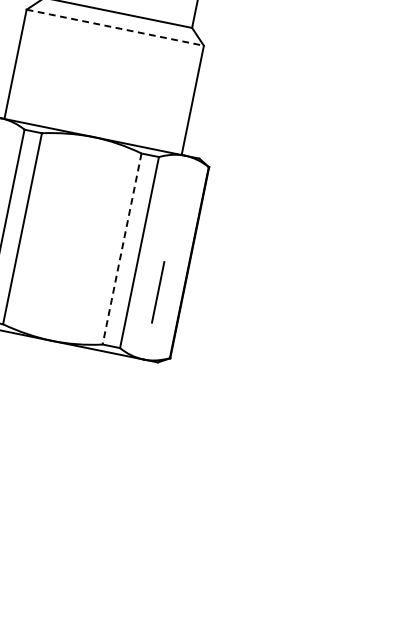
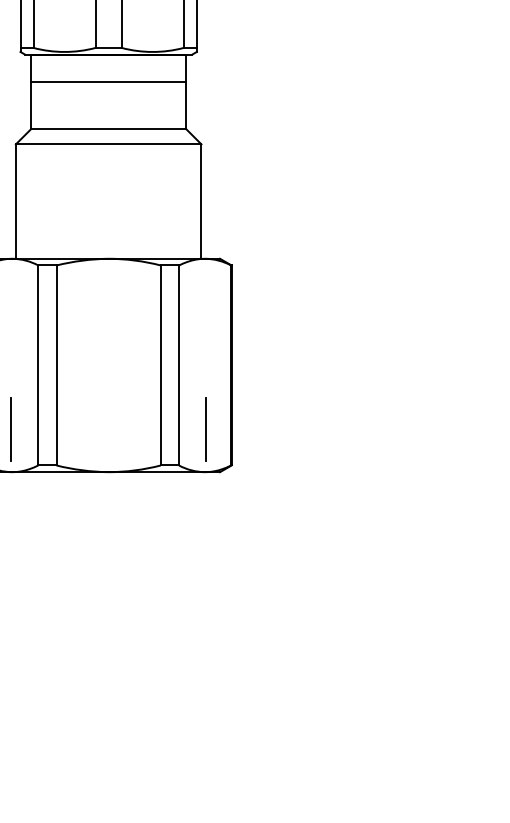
line: (115, 27) -> (108, 144), dashed -> solid
line: (121, 248) -> (160, 365), dashed -> solid
line: (157, 292) -> (205, 429), moved

